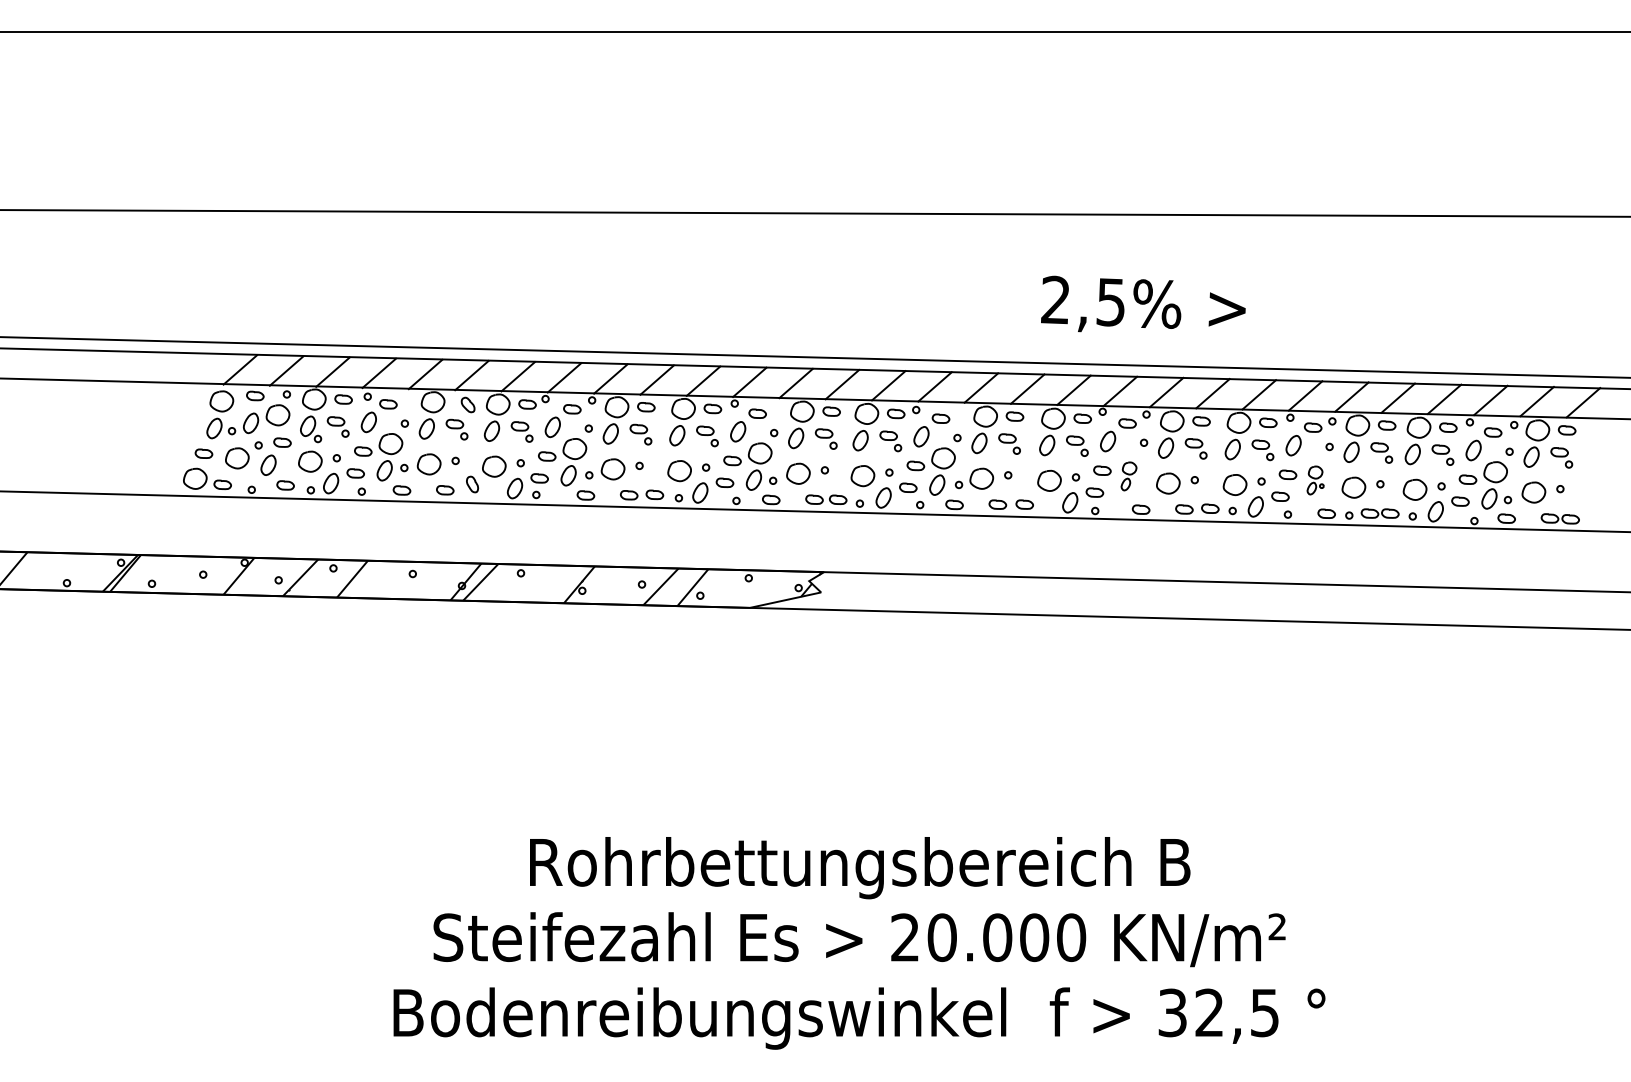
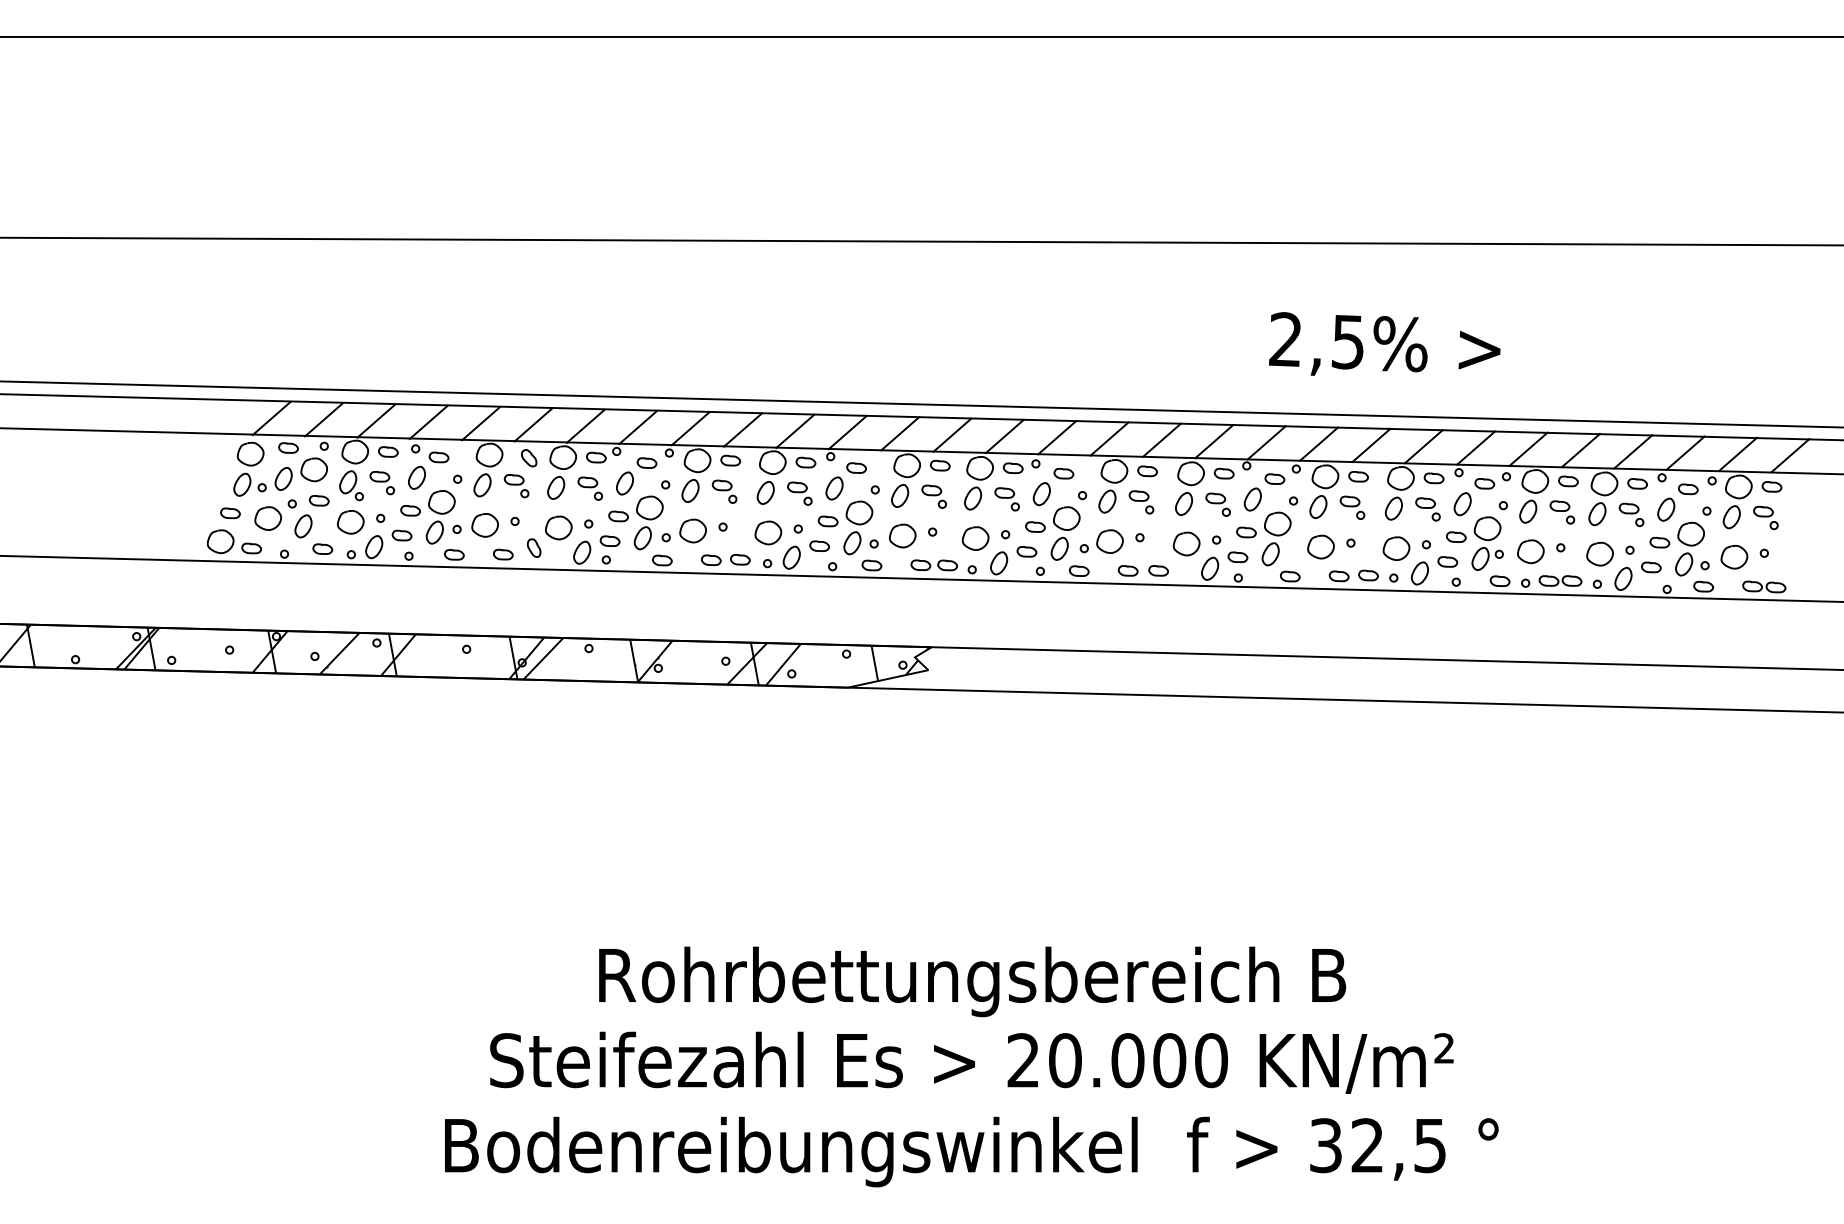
text: (1143, 303) -> (1384, 343), moved
part: (1128, 476) -> (1276, 538), size x1.67
part: (1315, 480) -> (1487, 543), size x1.67
hatch: (400, 578) -> (452, 654), added

